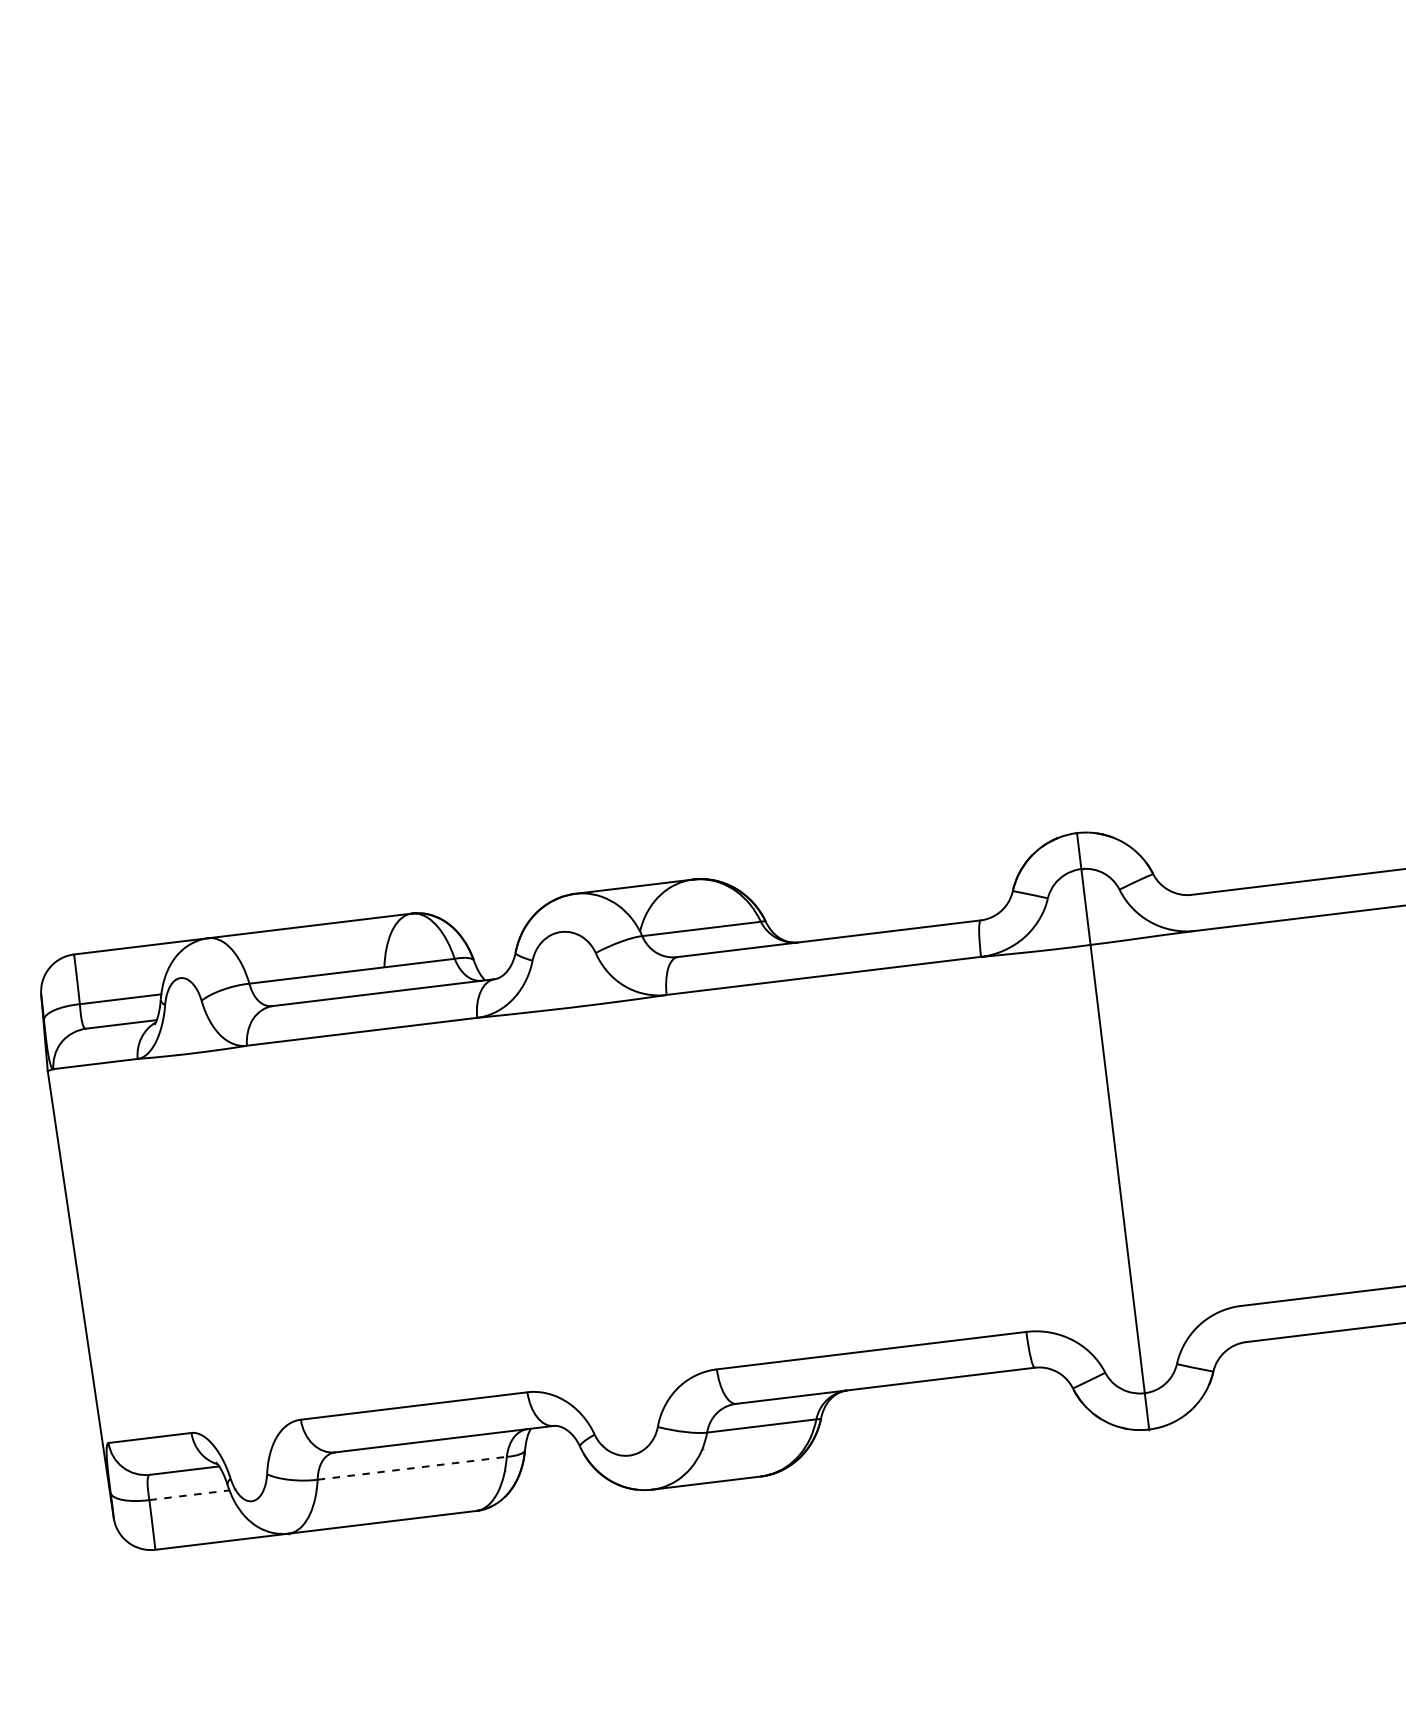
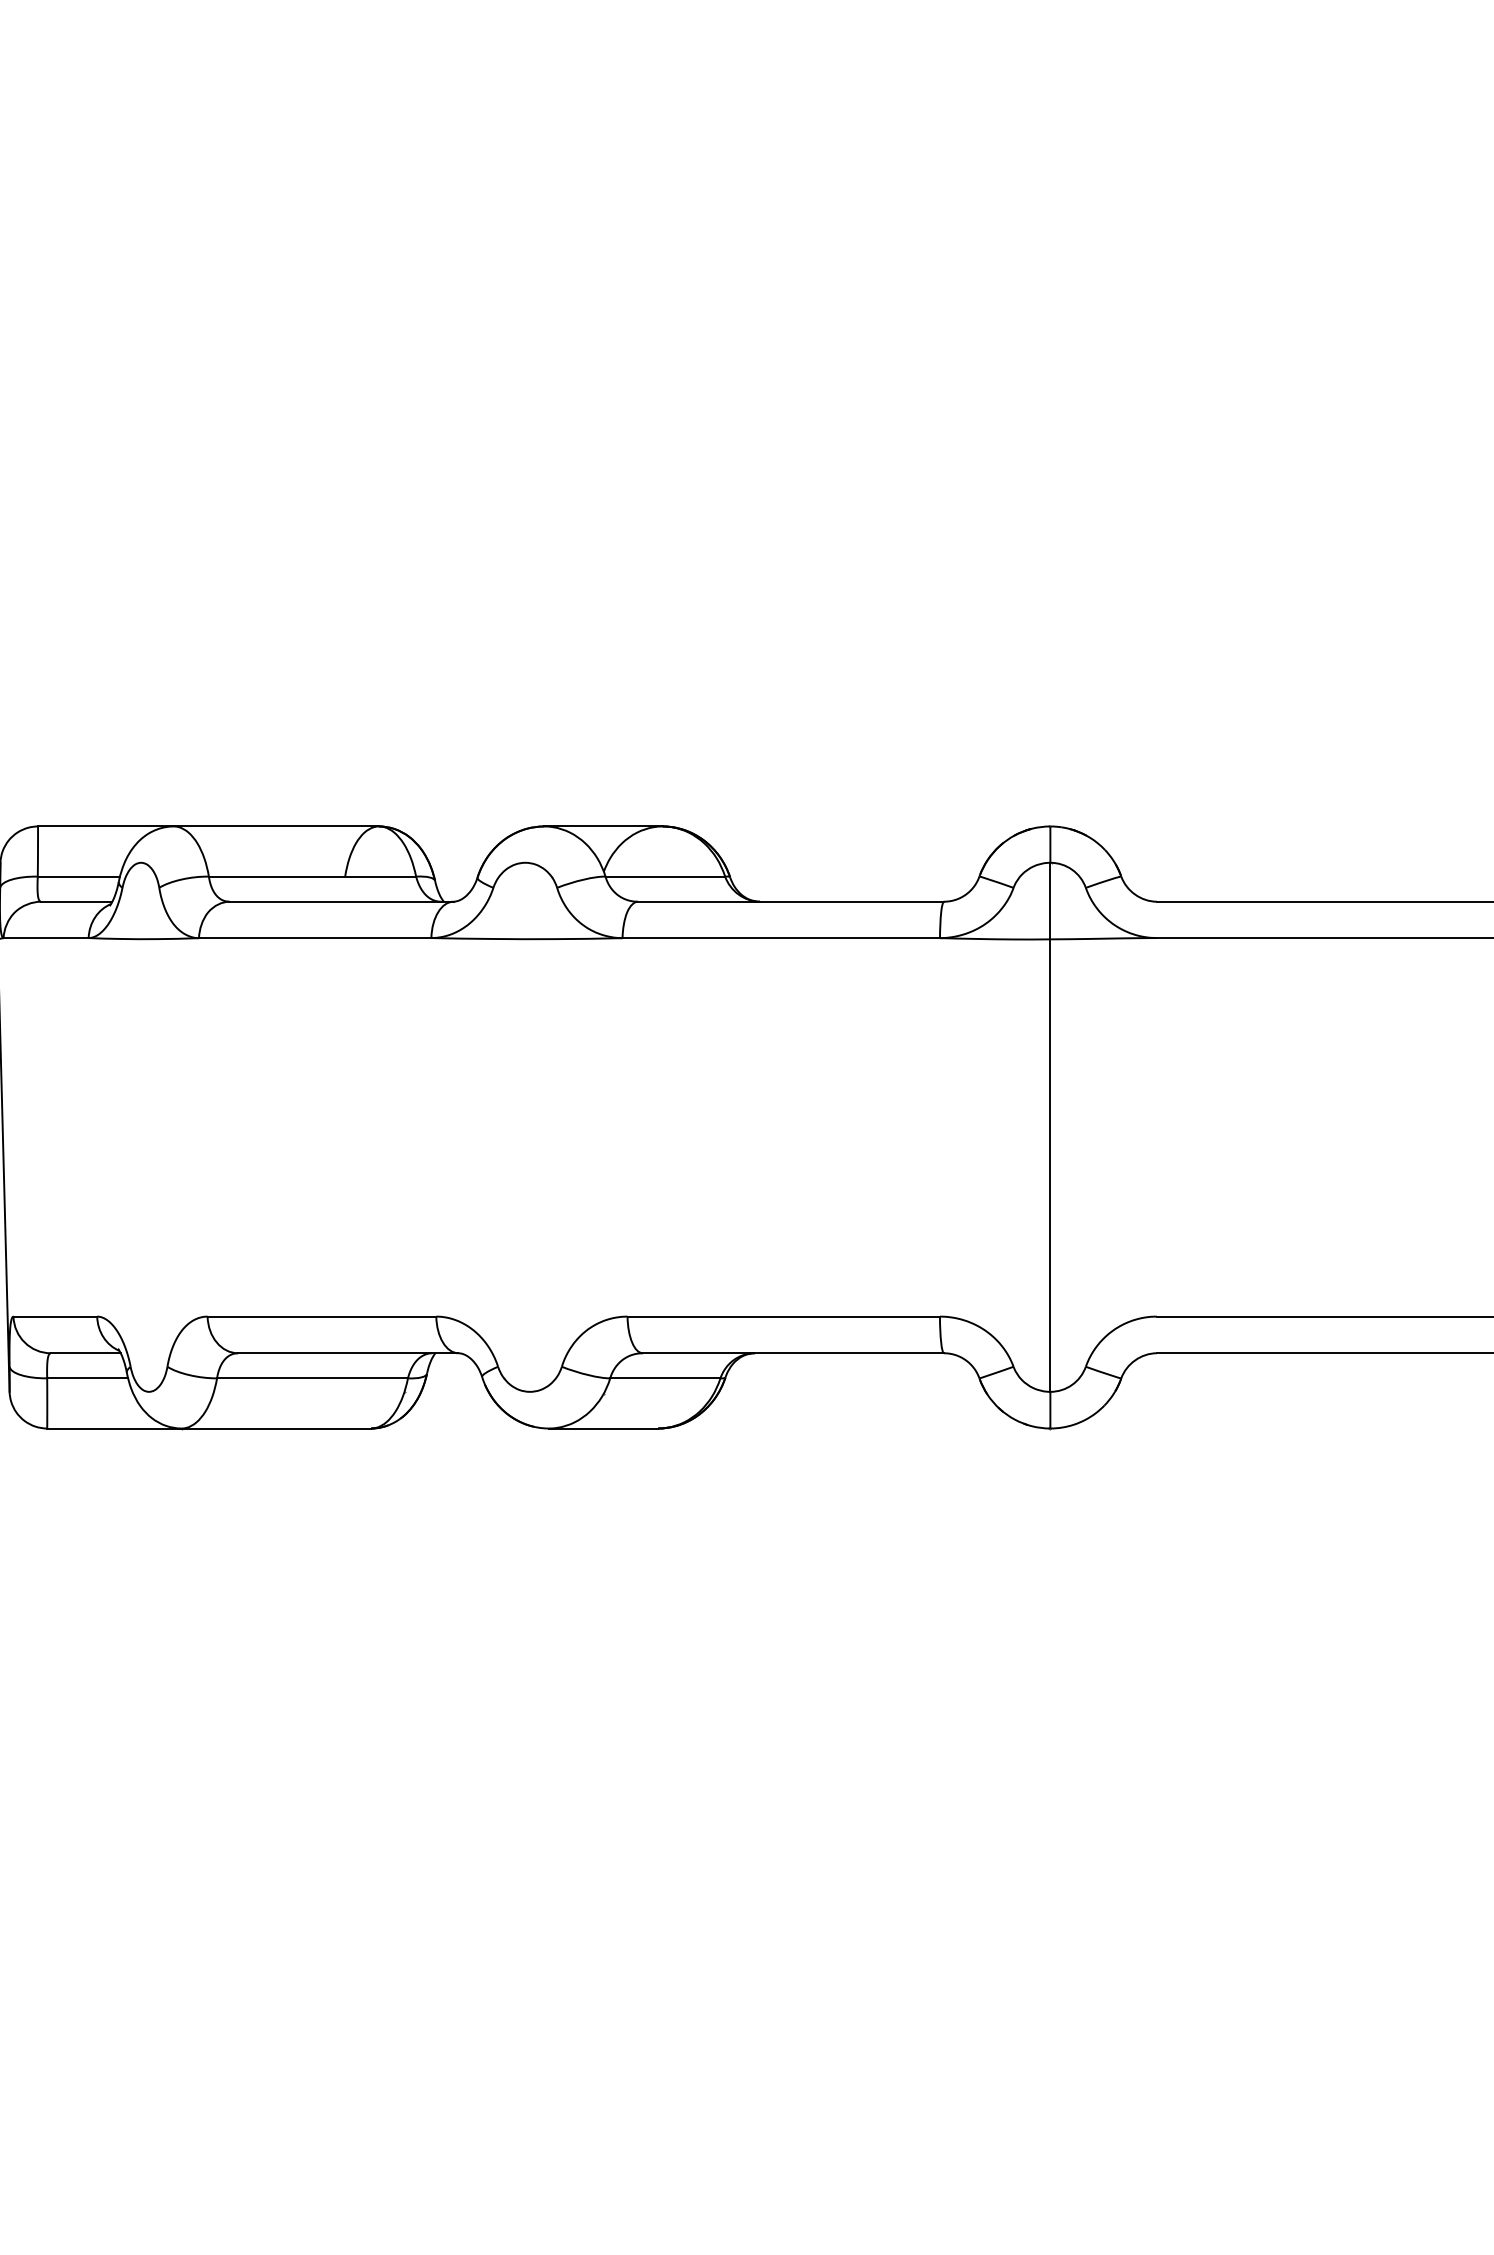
line: (413, 1468) -> (313, 1378), dashed -> solid
line: (190, 1495) -> (88, 1378), dashed -> solid

